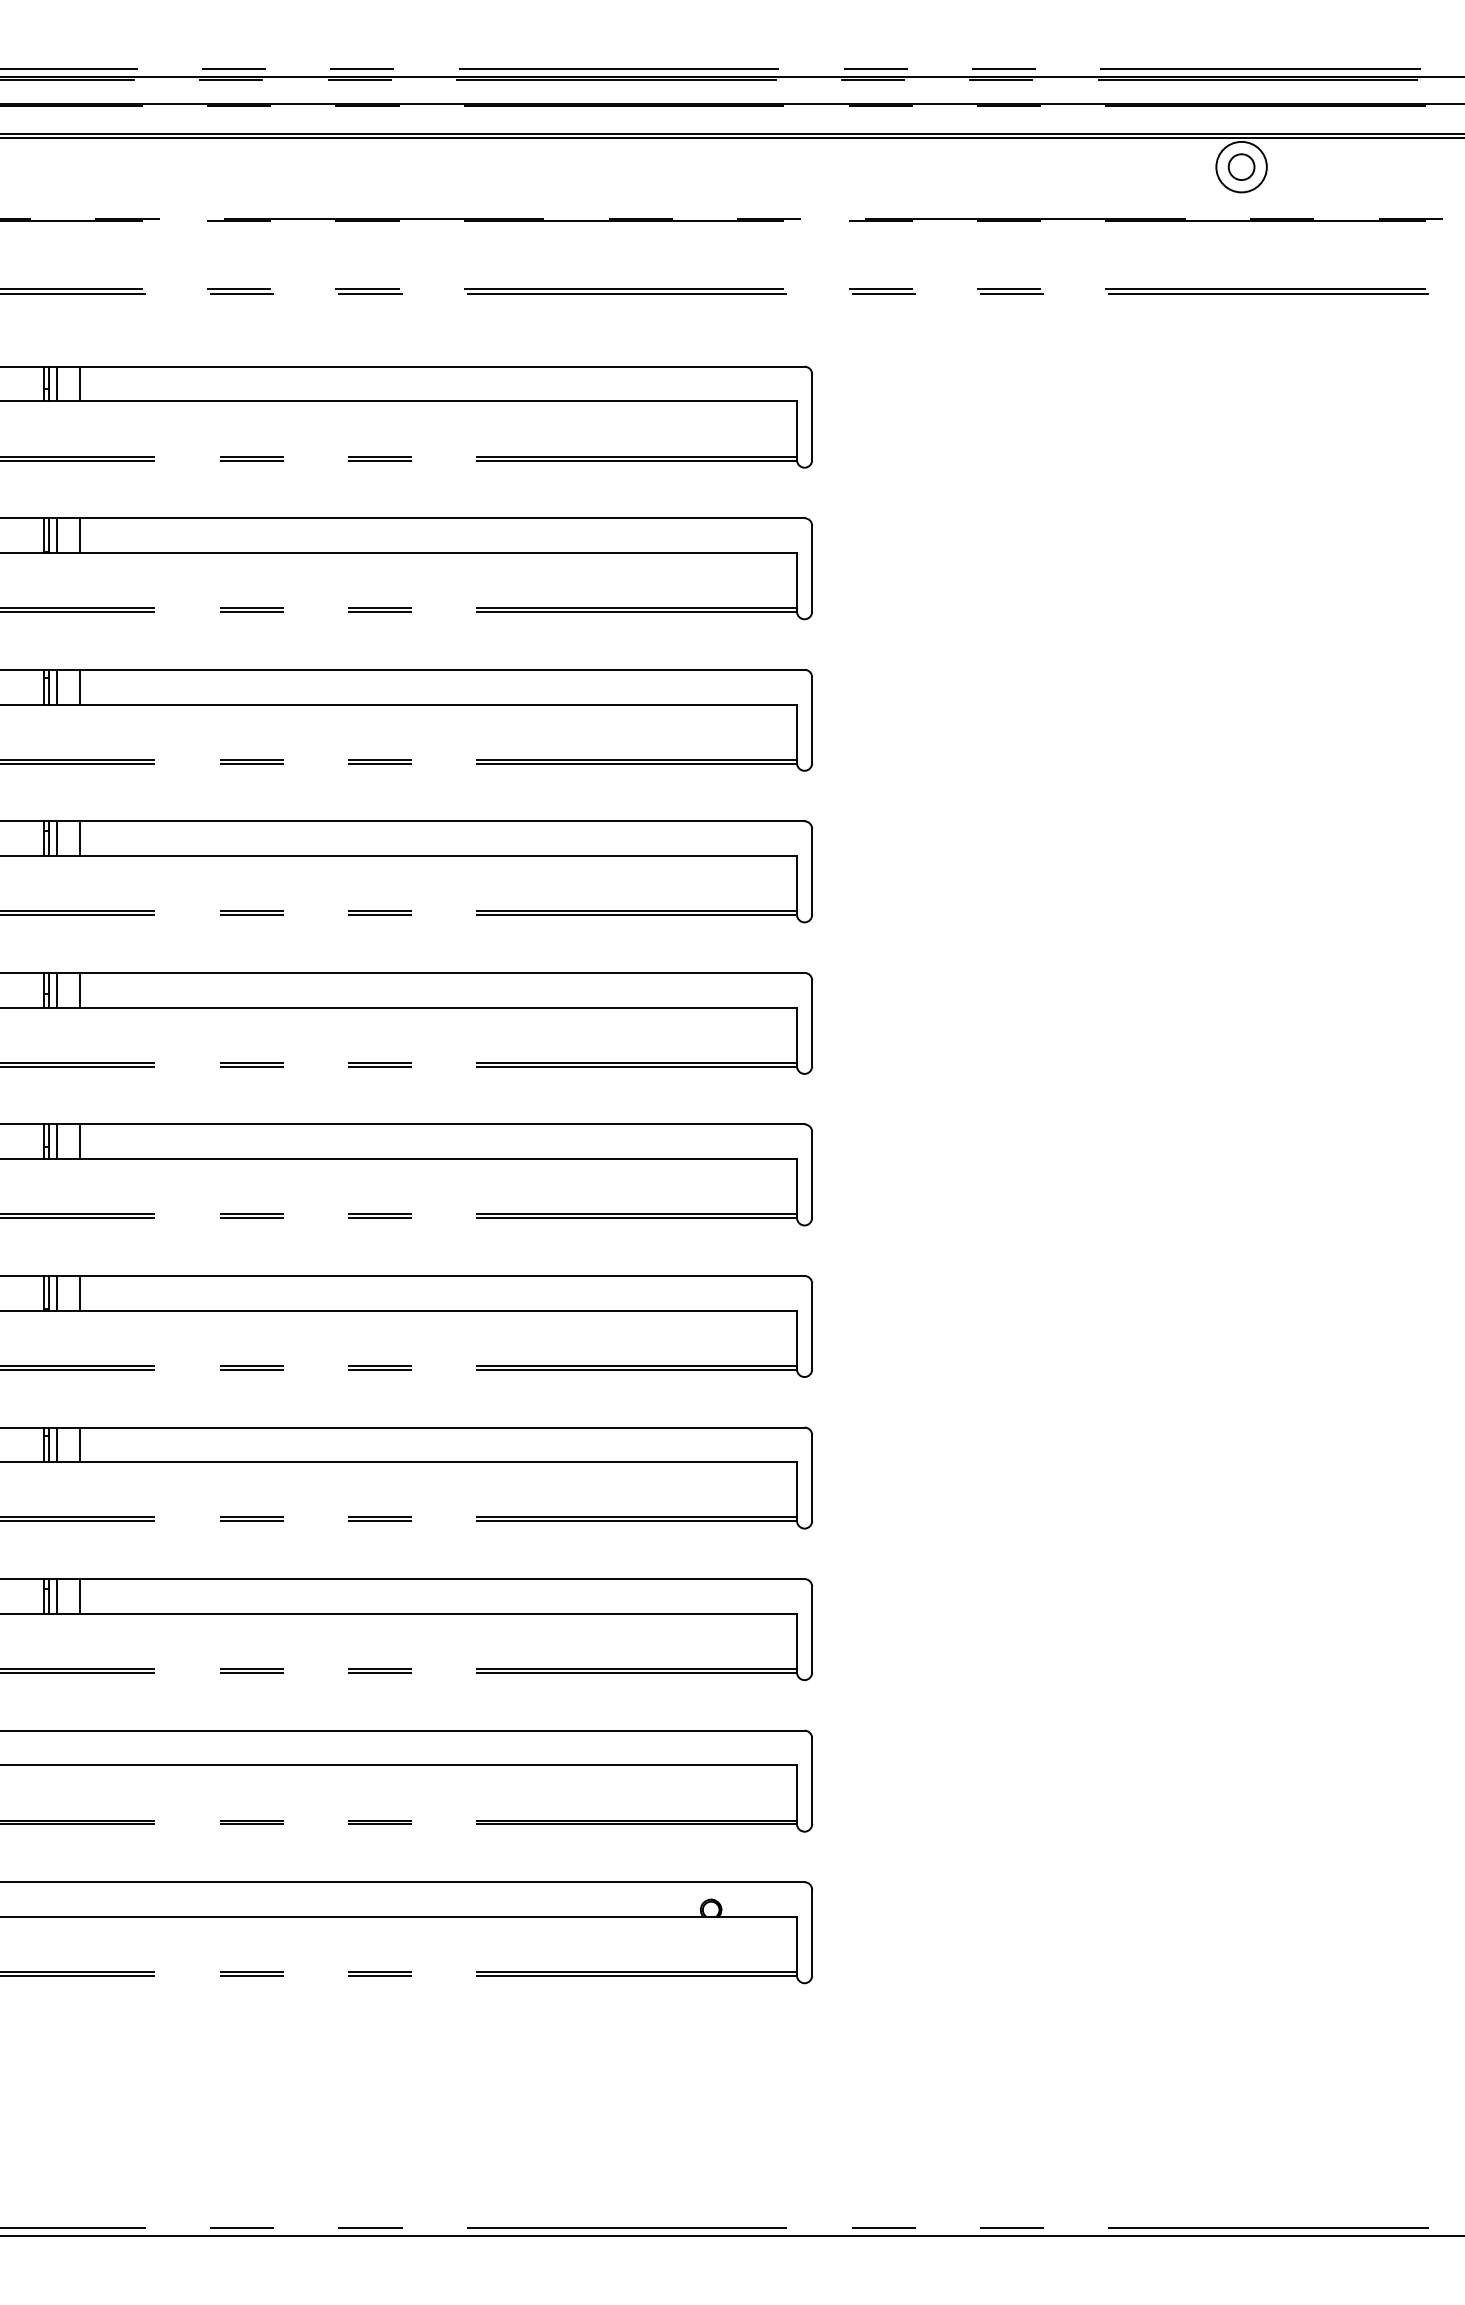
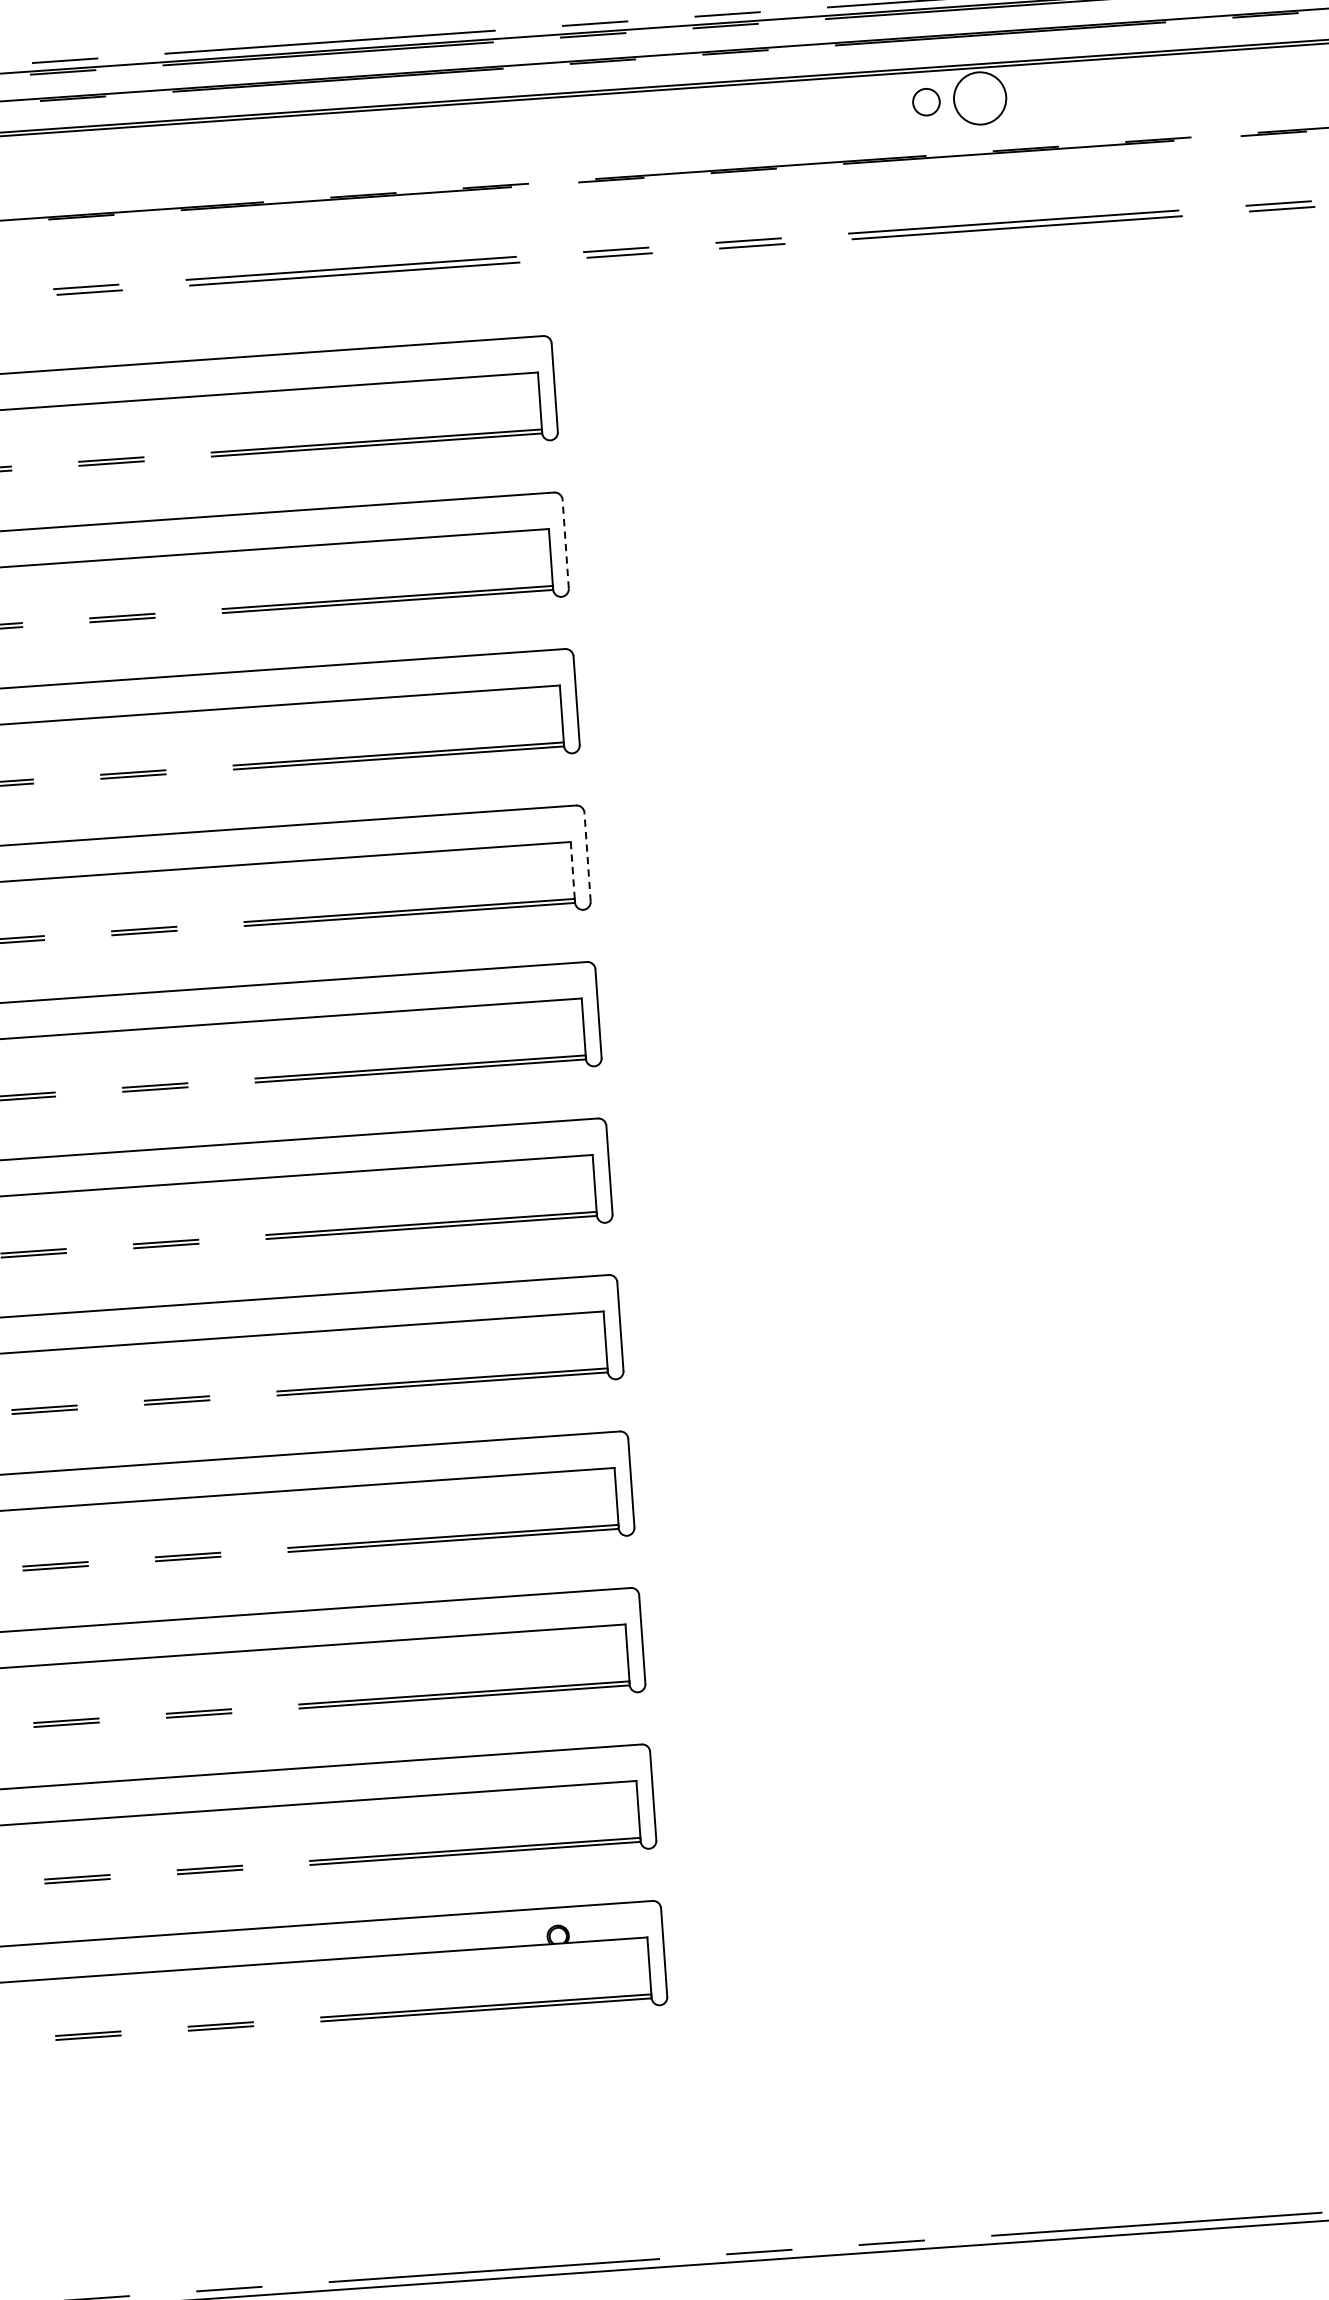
circle: (1241, 166) -> (926, 101), moved
line: (812, 568) -> (566, 543), solid -> dashed
line: (812, 871) -> (587, 856), solid -> dashed
line: (797, 883) -> (573, 870), solid -> dashed

